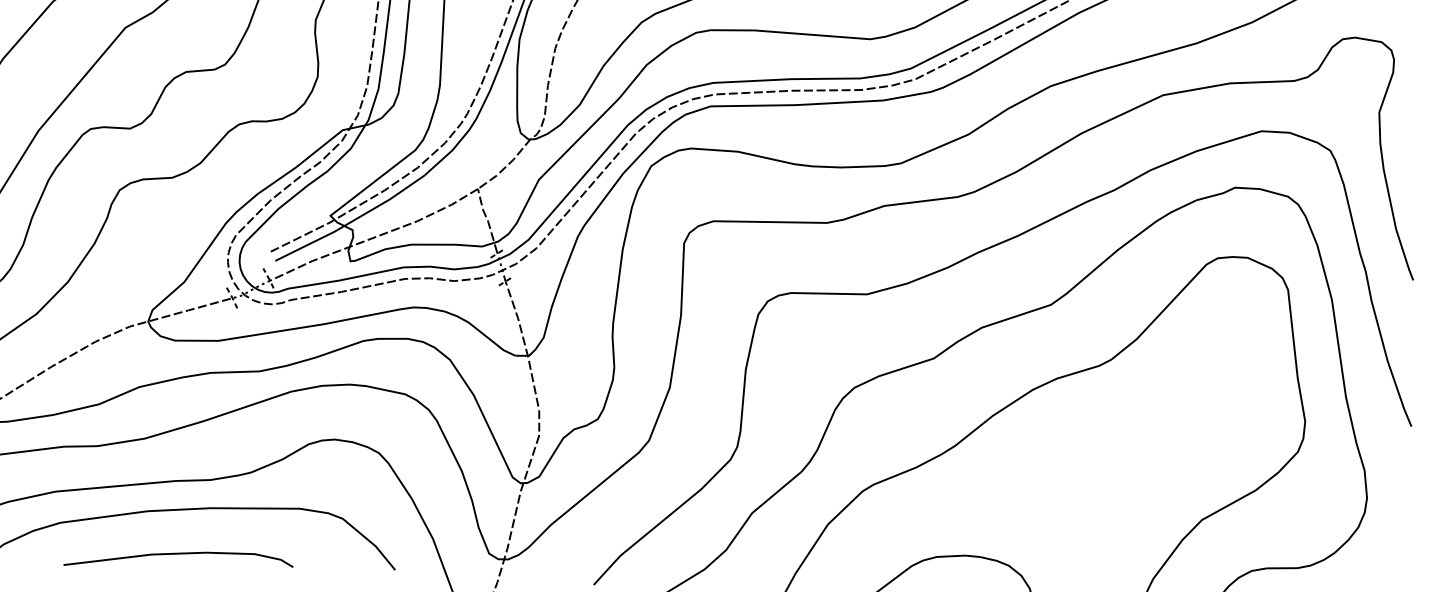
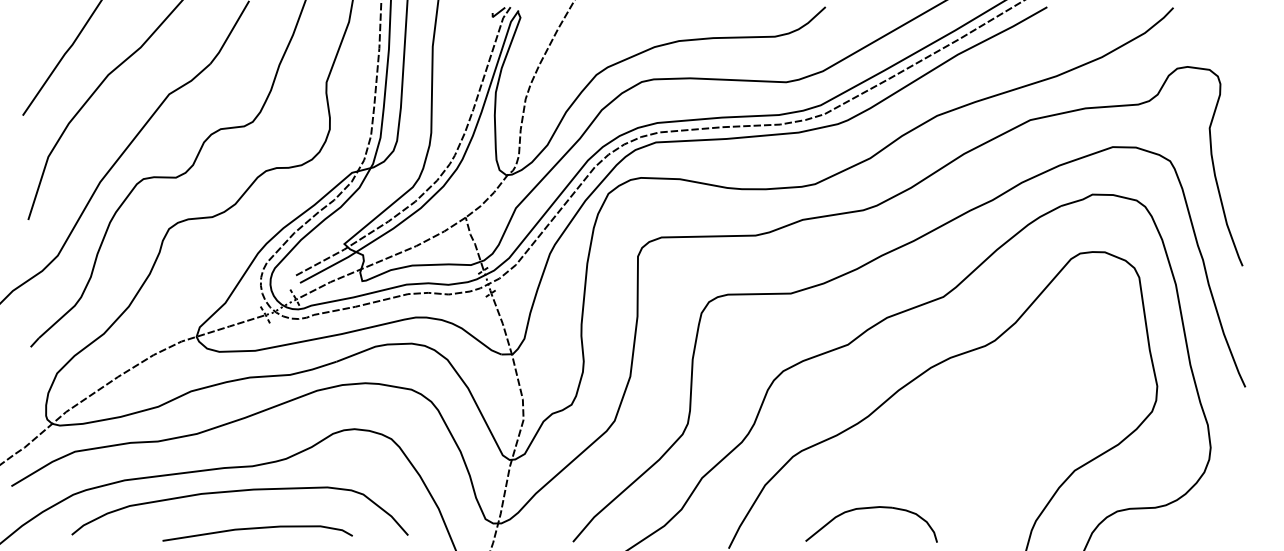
curve: (177, 555) -> (256, 529), moved

